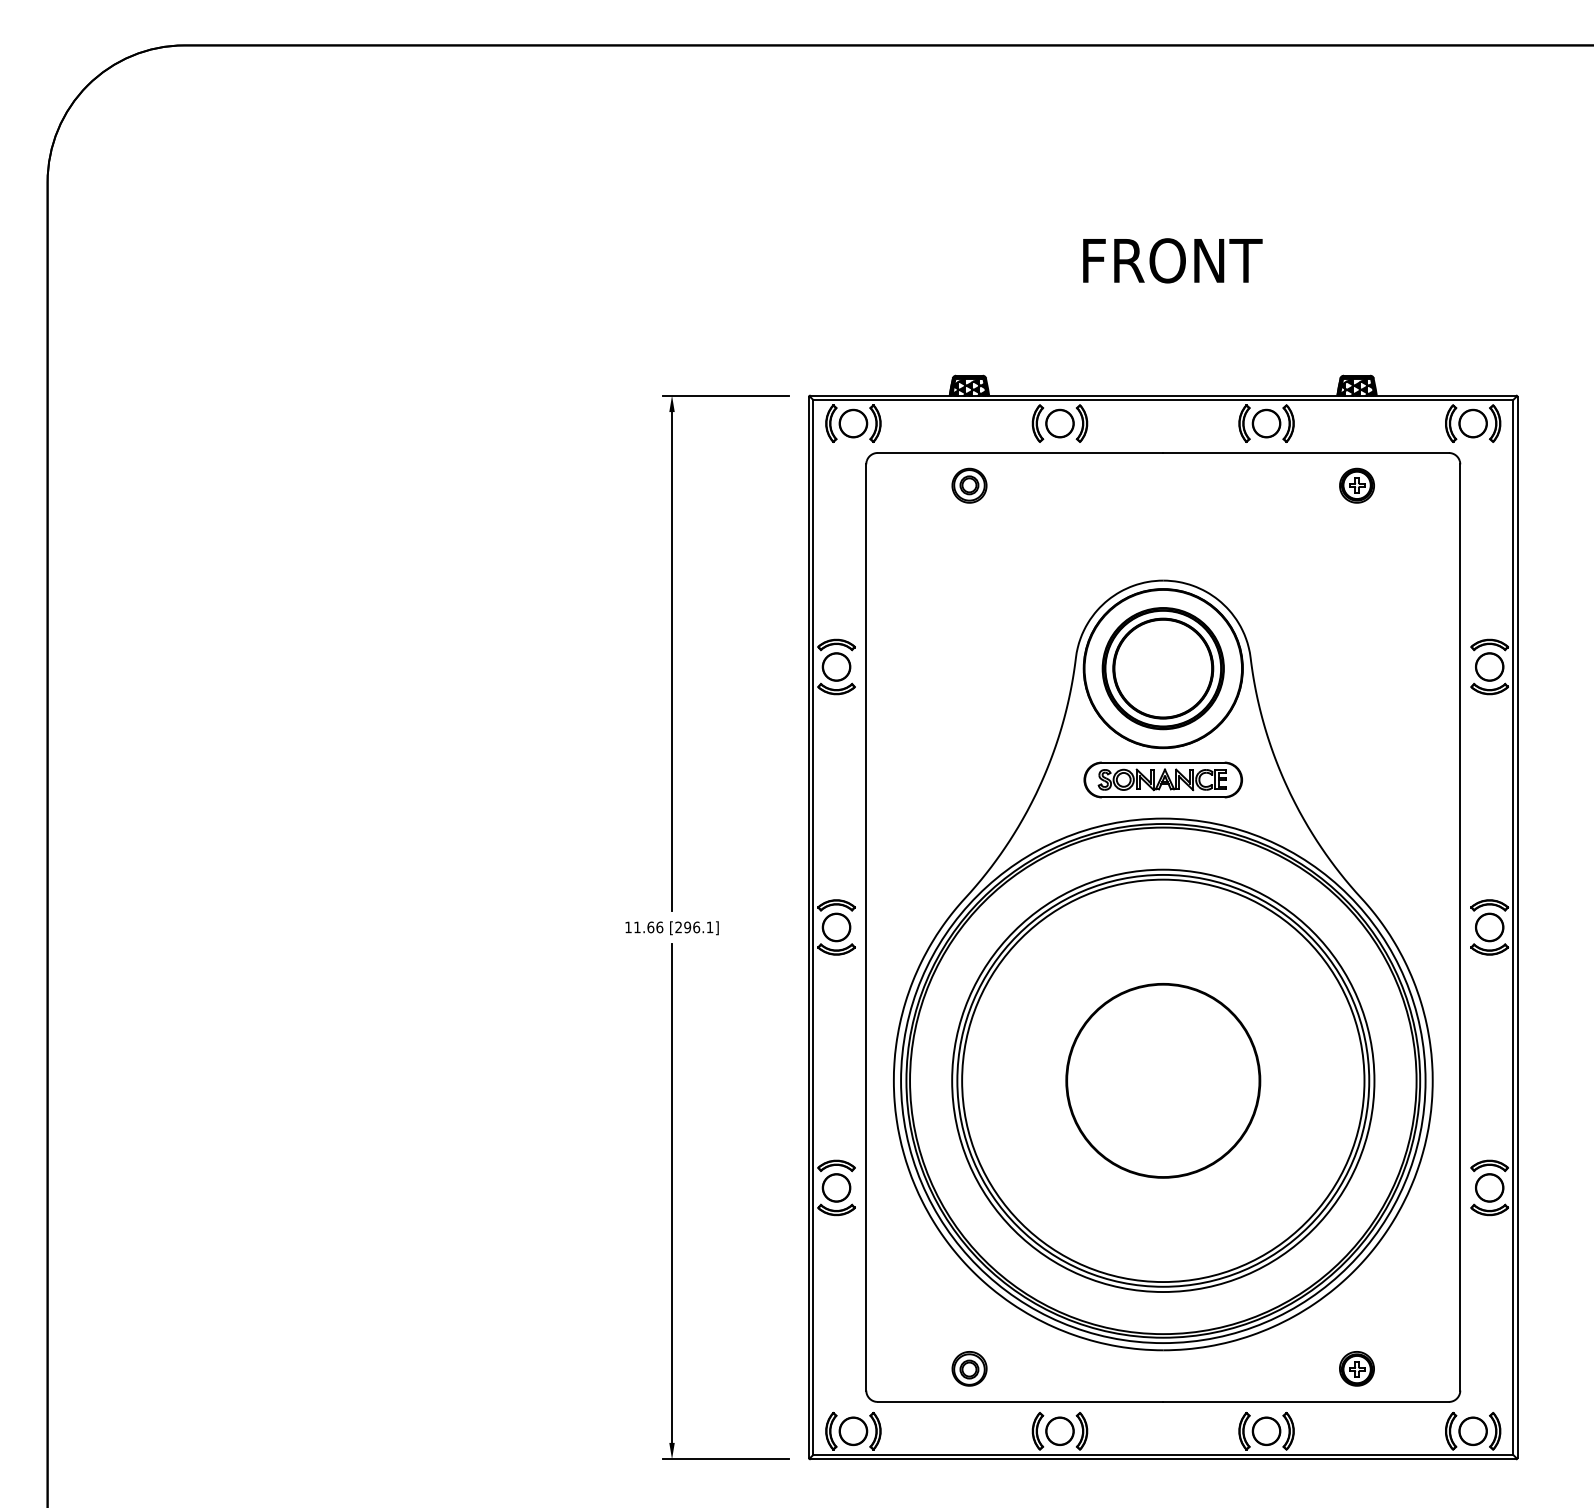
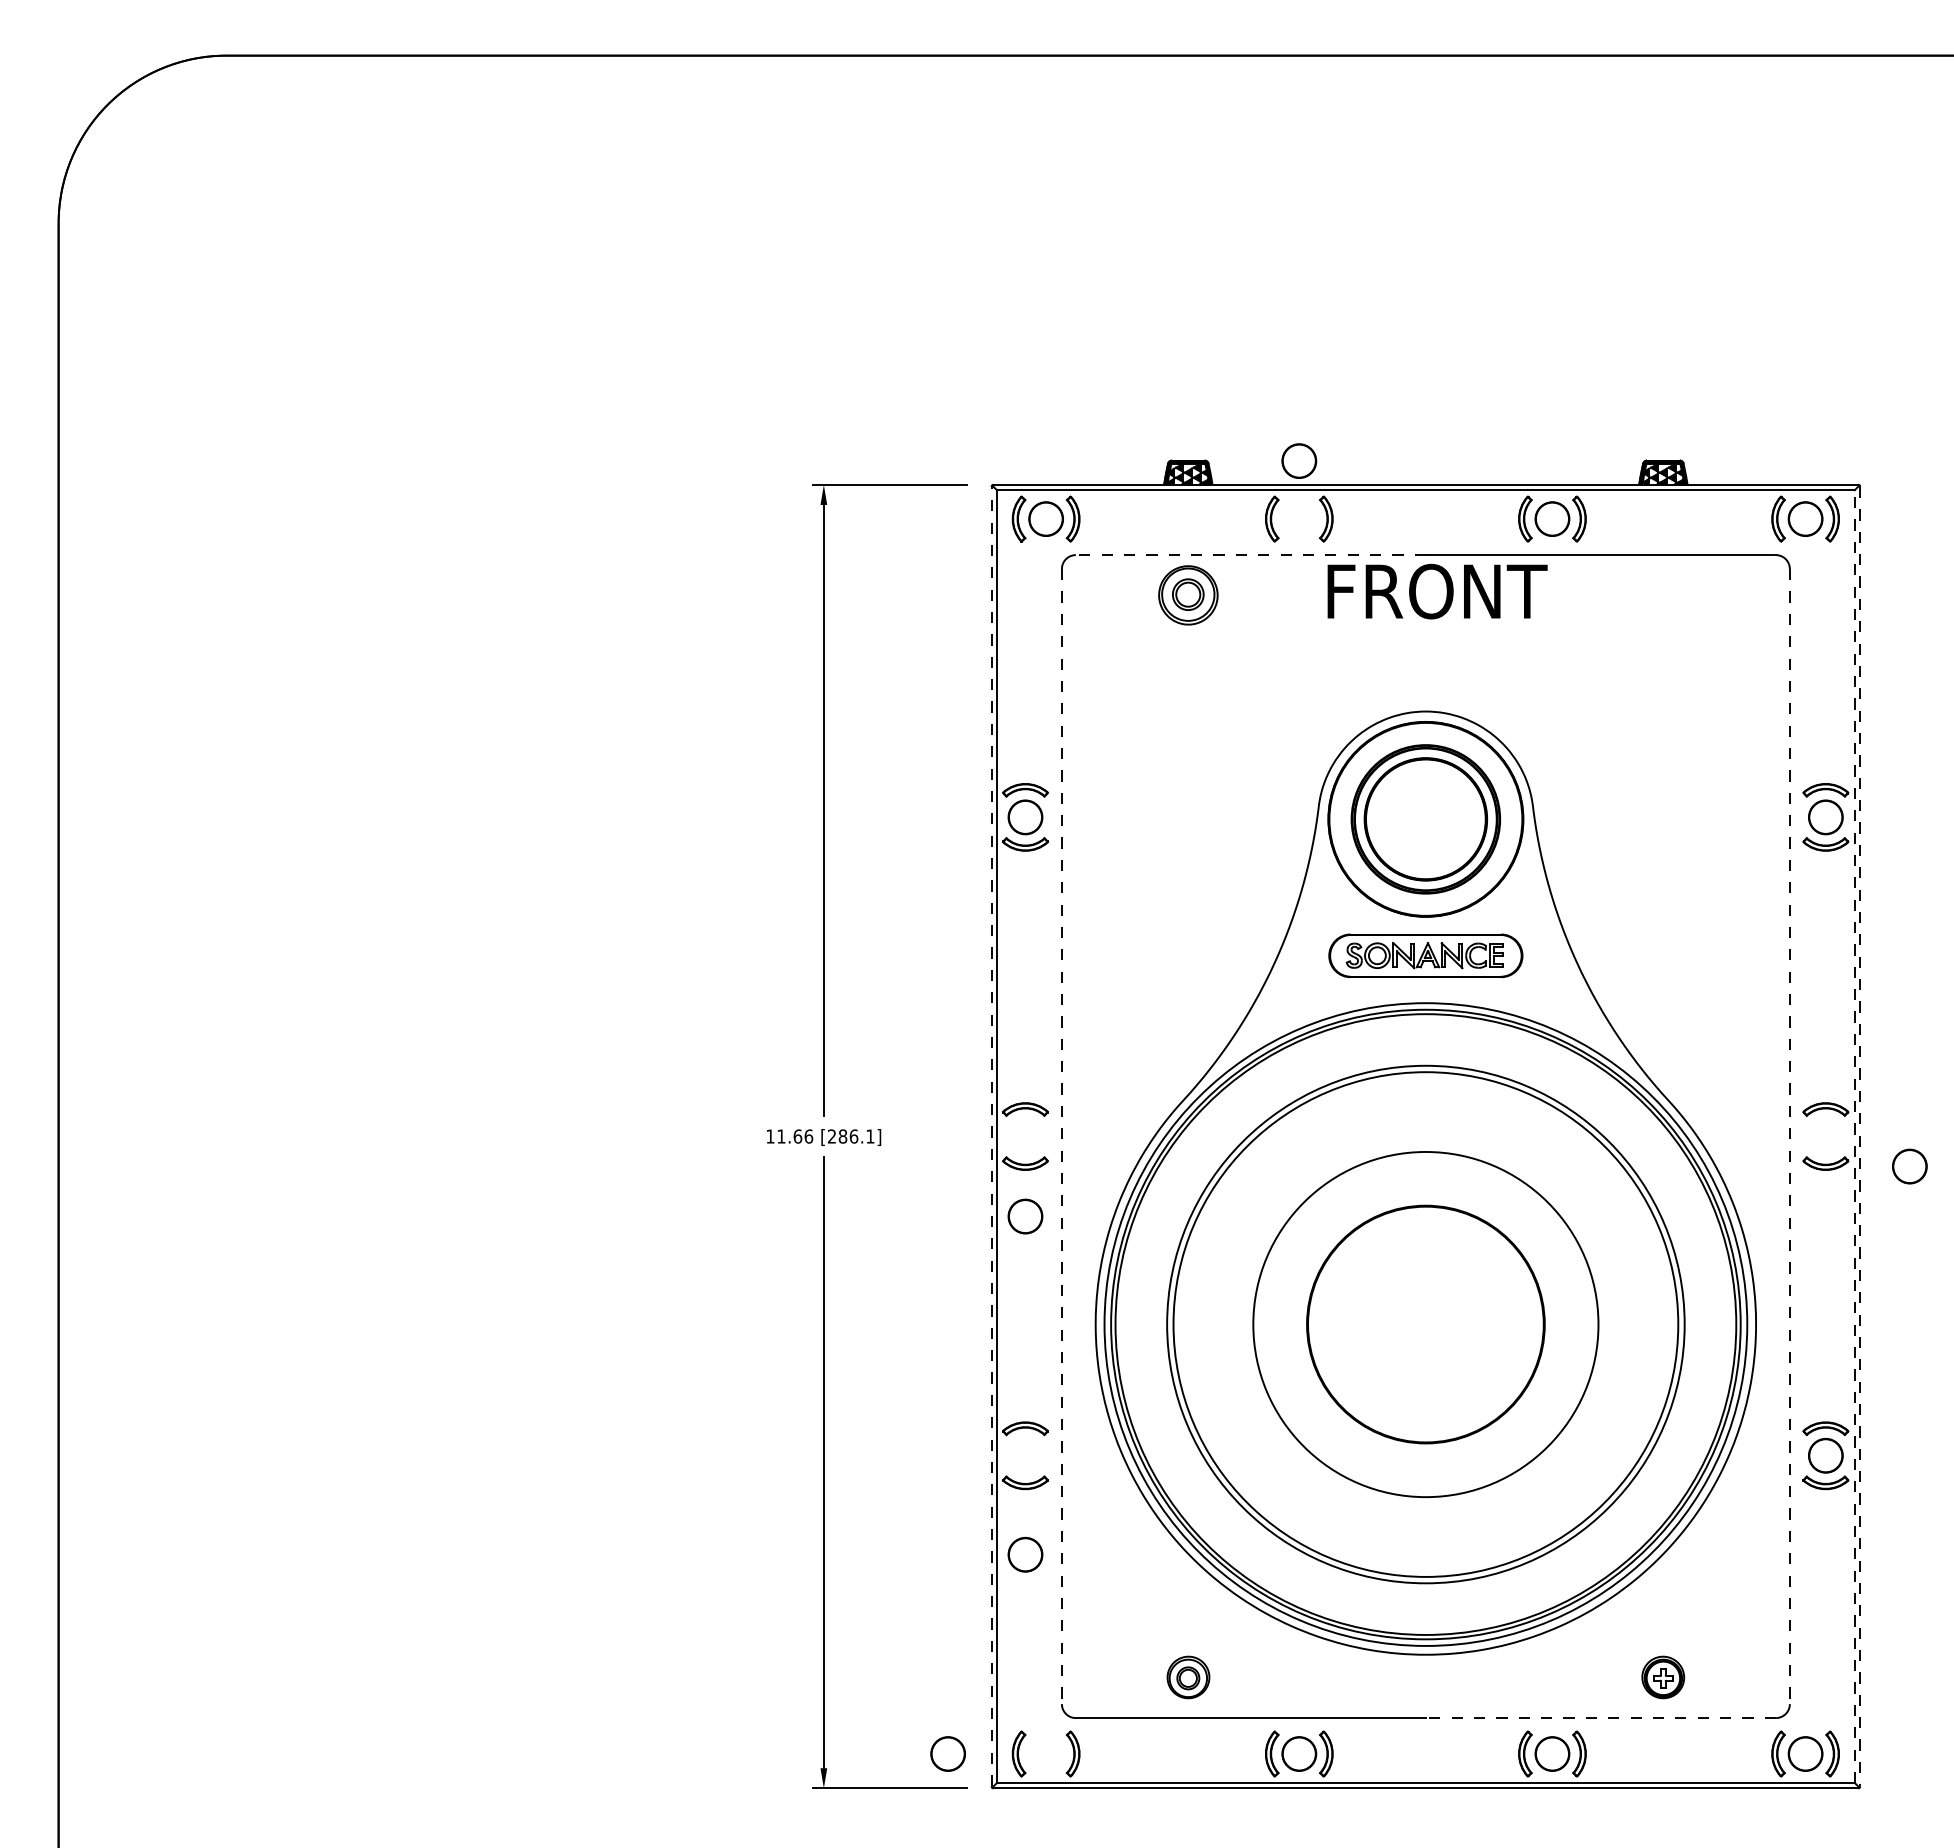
text: (1172, 260) -> (1437, 591), moved
part: (1060, 423) -> (1299, 460), moved
line: (1020, 453) -> (1250, 555), solid -> dashed
part: (969, 485) -> (1188, 594), size x1.4
part: (1357, 485) -> (1663, 594), removed
text: (687, 927) -> (842, 1136), [296.1] -> [286.1]
line: (808, 927) -> (991, 1136), solid -> dashed
part: (836, 927) -> (1025, 1216), moved
part: (1489, 927) -> (1909, 1166), moved
line: (1513, 927) -> (1854, 1136), solid -> dashed
line: (1517, 927) -> (1860, 1136), solid -> dashed
line: (865, 928) -> (1061, 1137), solid -> dashed
line: (1460, 928) -> (1789, 1137), solid -> dashed
circle: (1162, 1080) -> (1425, 1324), size x0.7
part: (836, 1187) -> (1025, 1554), moved
line: (1305, 1402) -> (1600, 1718), solid -> dashed
circle: (852, 1430) -> (947, 1753), moved

